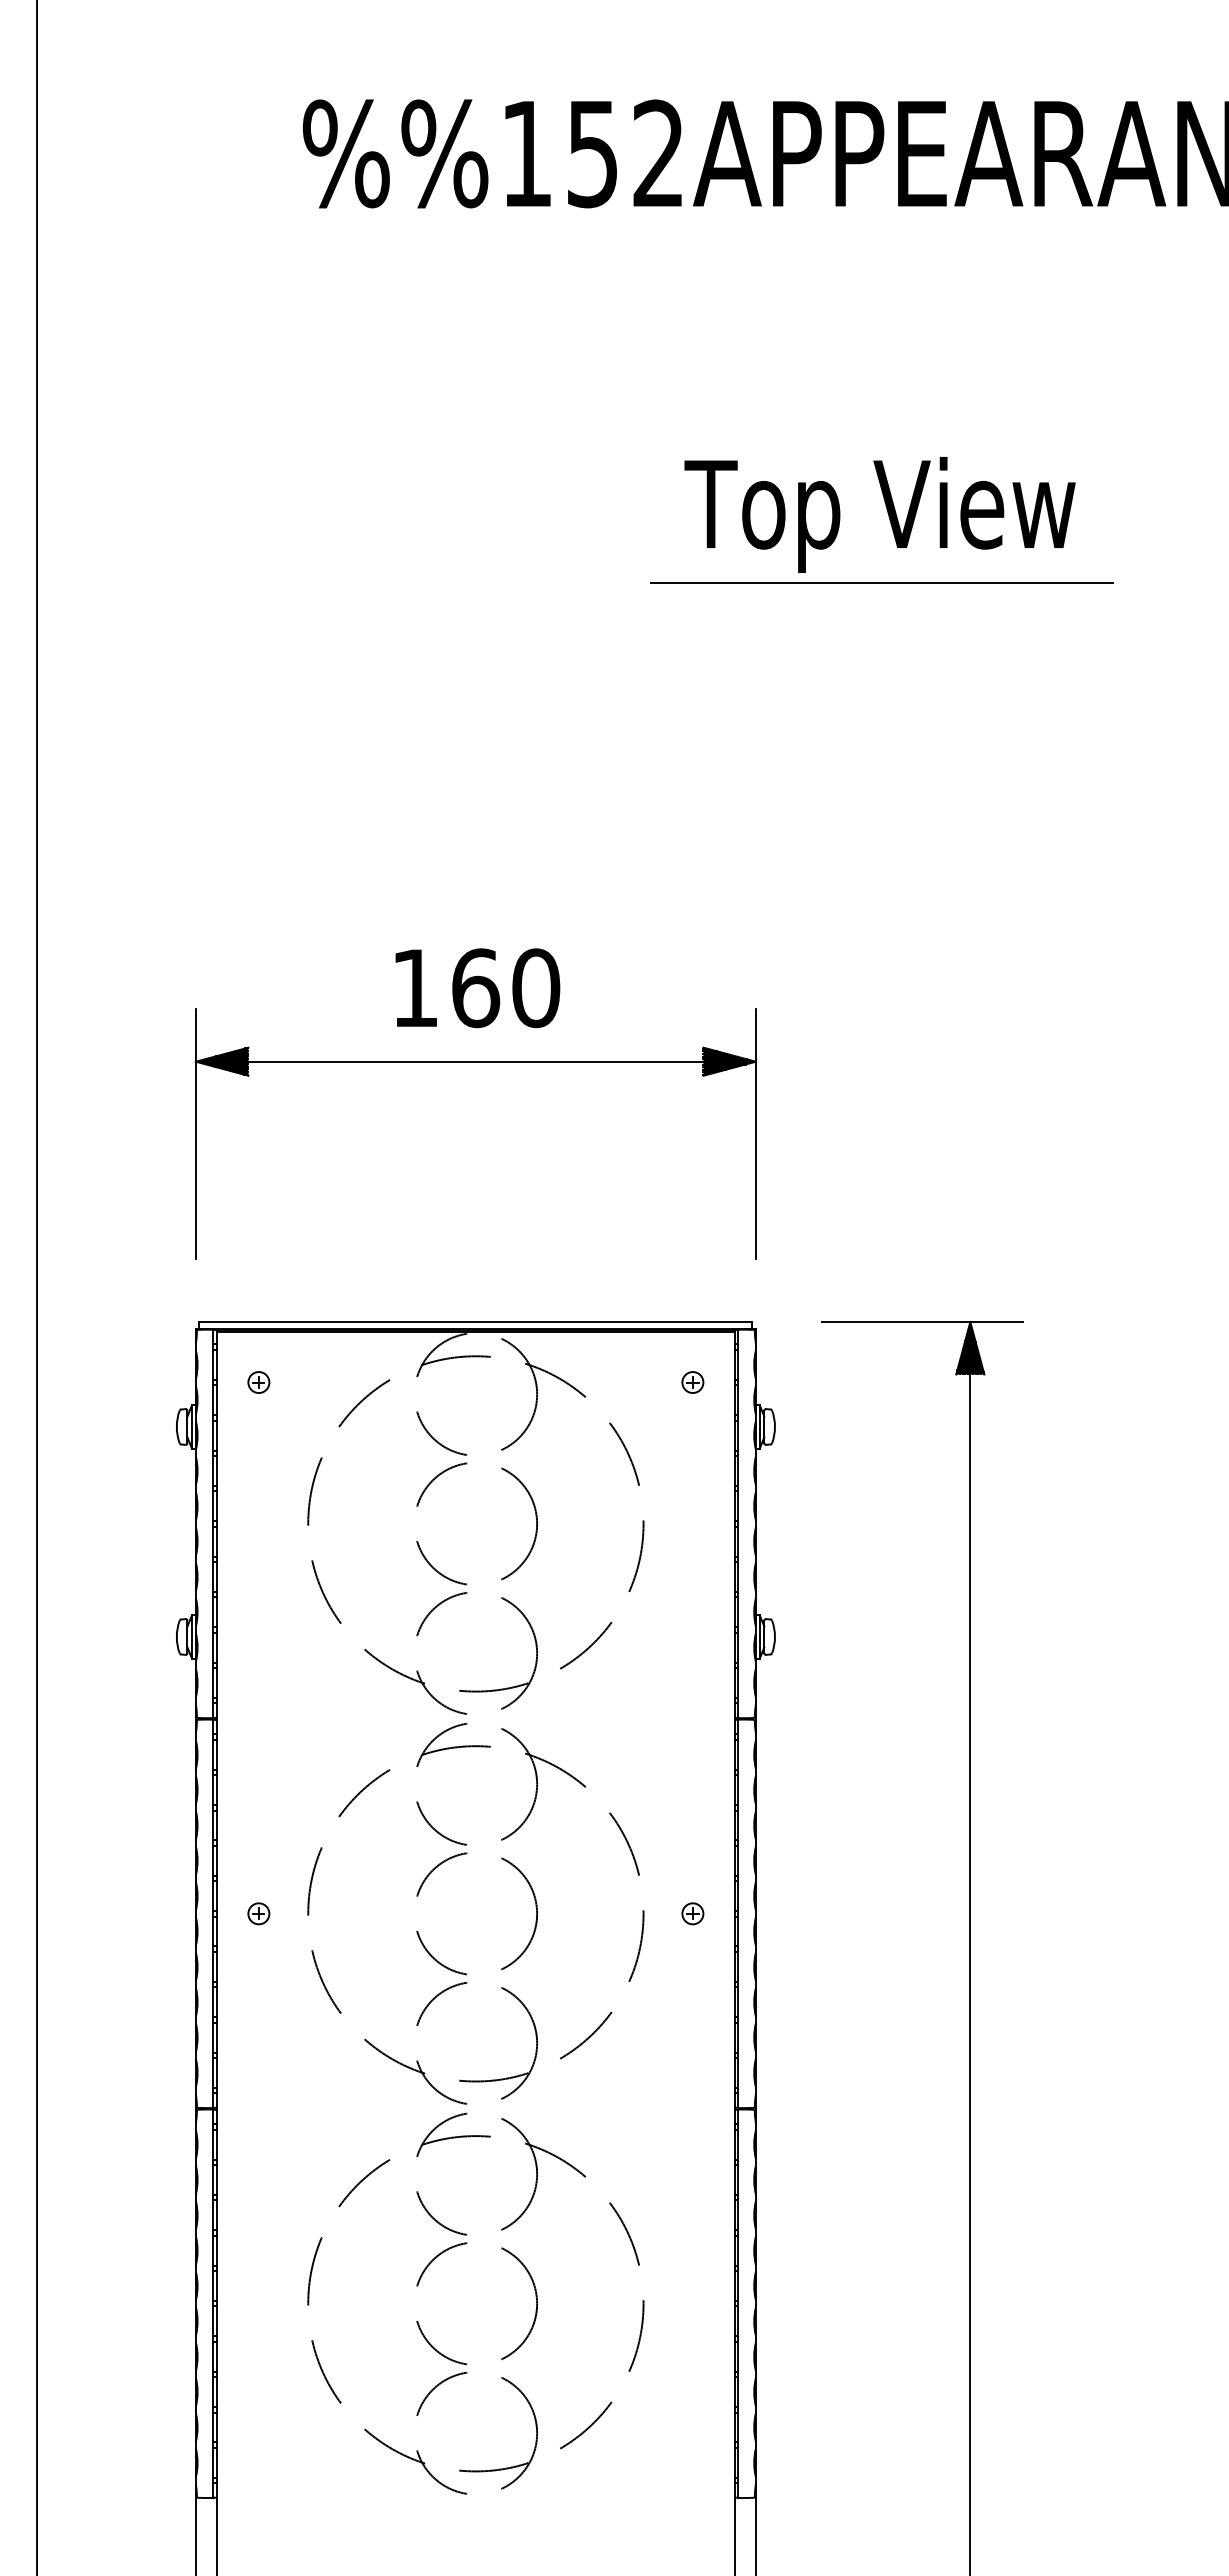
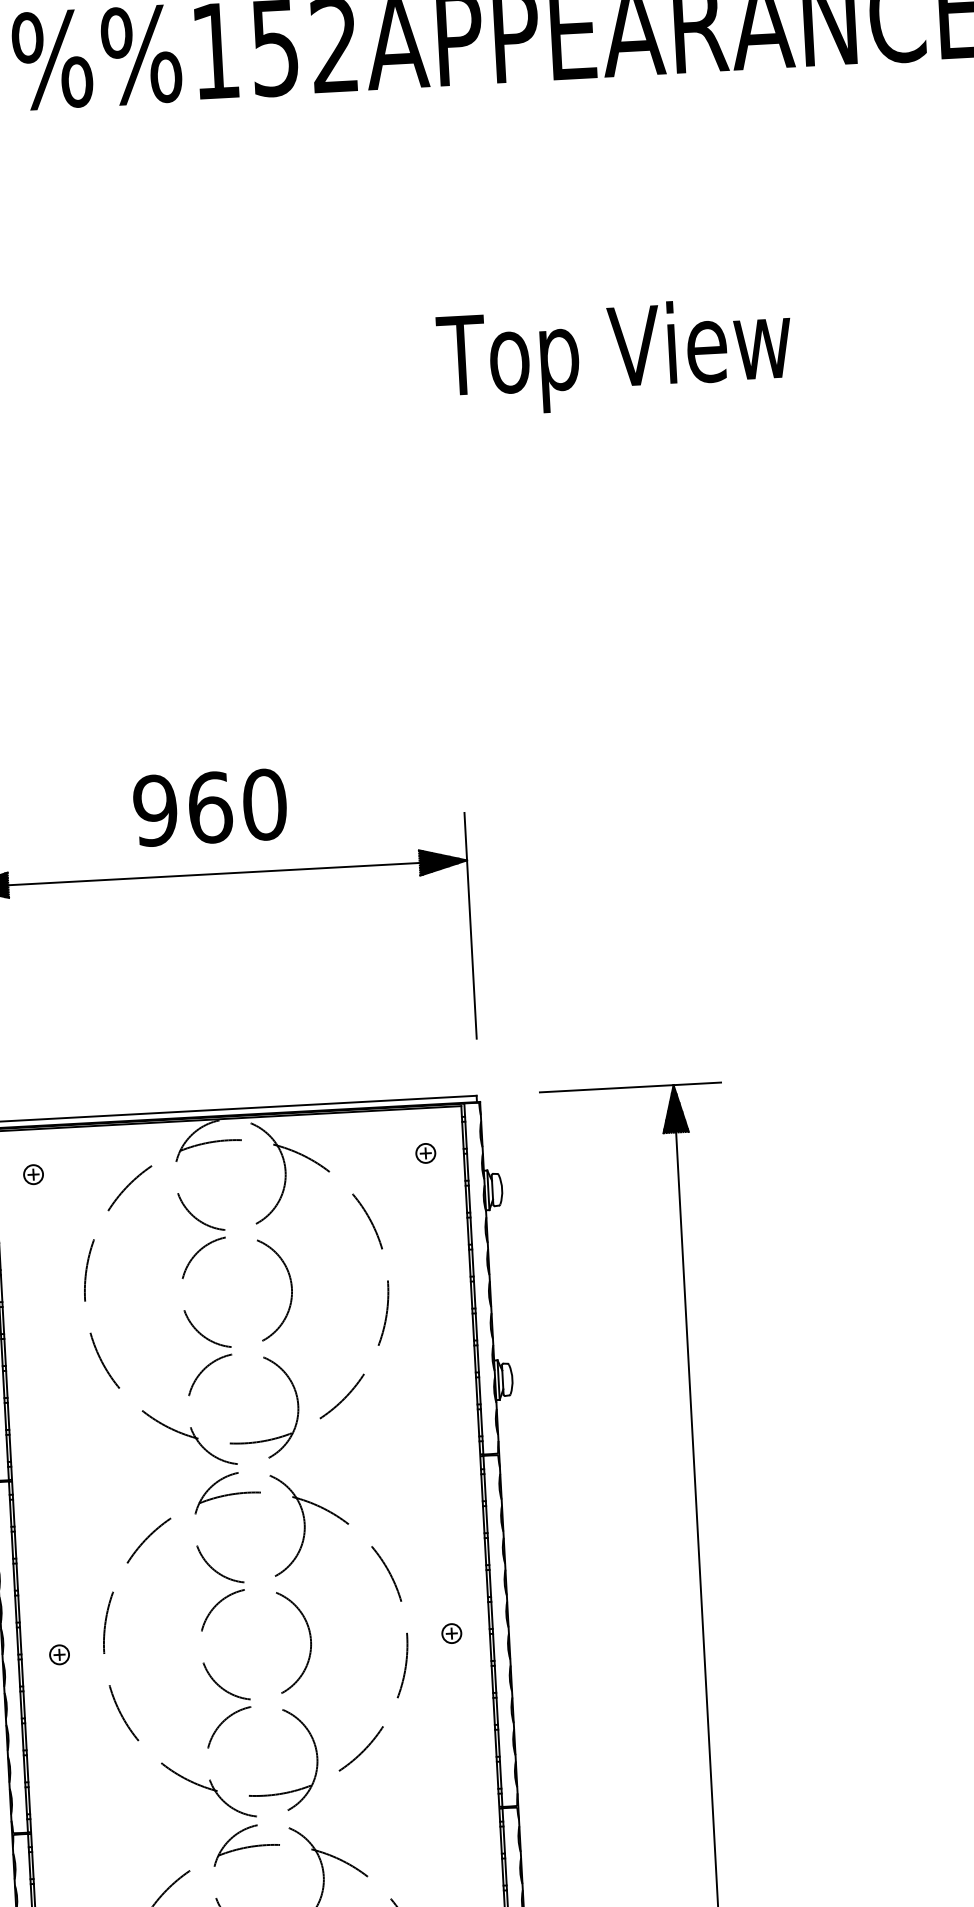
text: (879, 514) -> (614, 356), moved
line: (882, 583) -> (558, 422), removed
text: (414, 988) -> (154, 810), 160 -> 960

